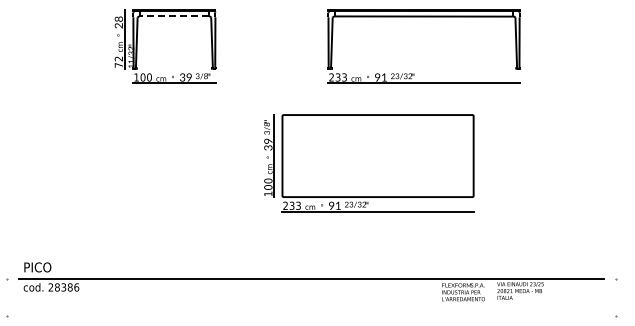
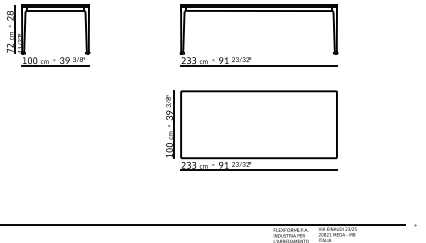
line: (174, 16) -> (55, 10), dashed -> solid
part: (369, 163) -> (252, 130), moved

